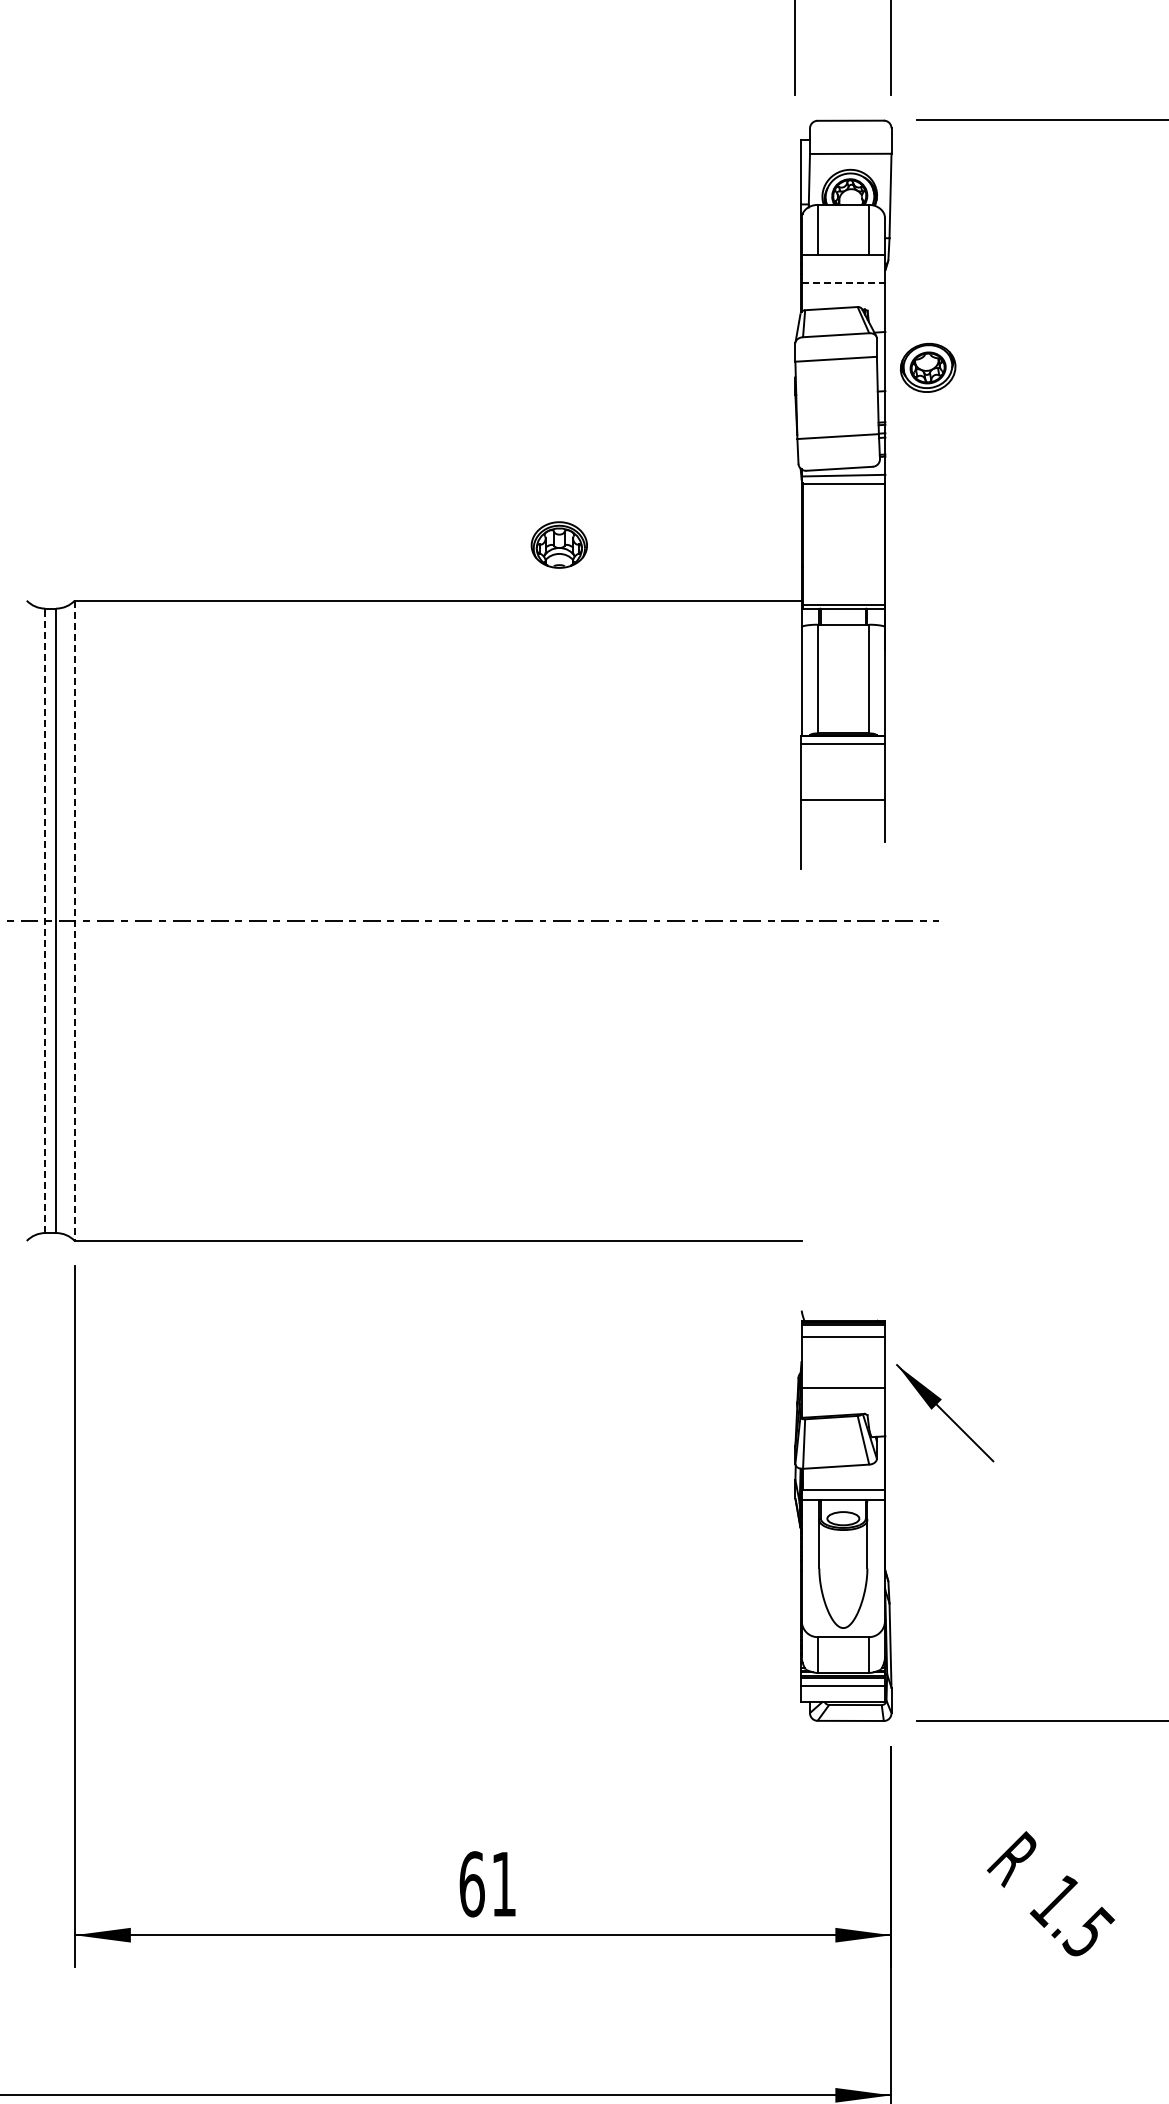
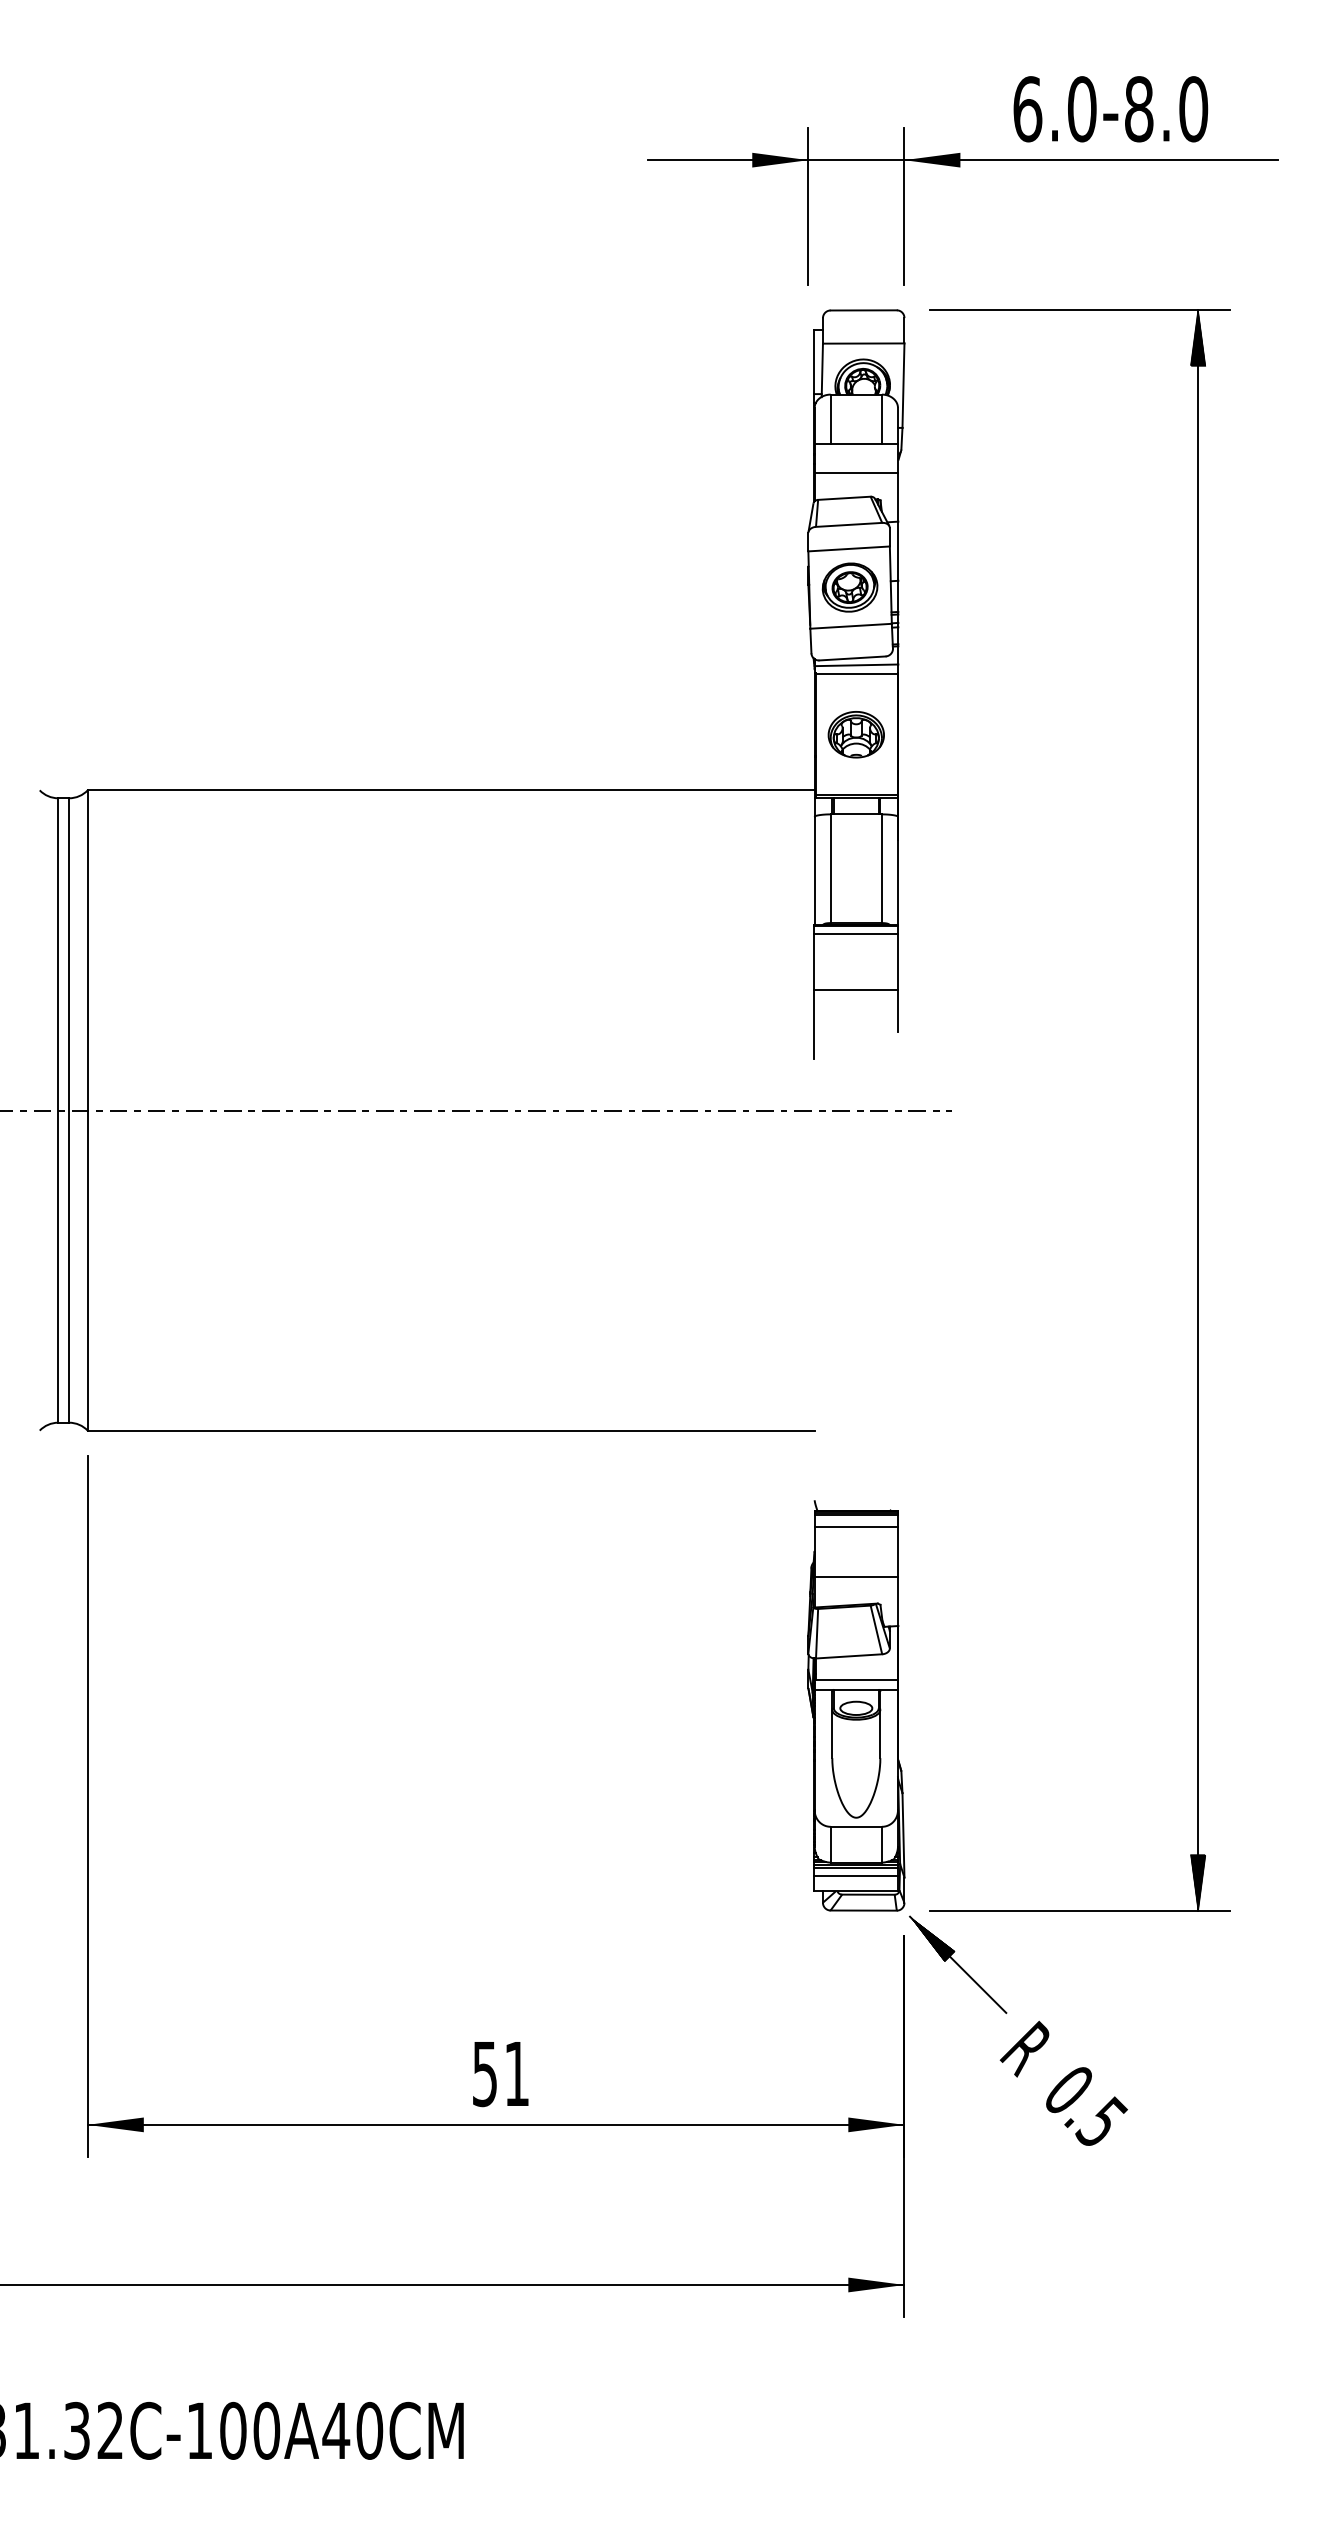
line: (843, 283) -> (856, 473), dashed -> solid
part: (927, 367) -> (849, 587), moved
part: (558, 544) -> (855, 734), moved
line: (45, 920) -> (58, 1110), dashed -> solid
line: (74, 921) -> (87, 1111), dashed -> solid
part: (945, 1412) -> (958, 1964), moved
text: (471, 1883) -> (484, 2073), 61 -> 51
text: (1053, 1901) -> (1066, 2091), 1.5 -> 0.5

